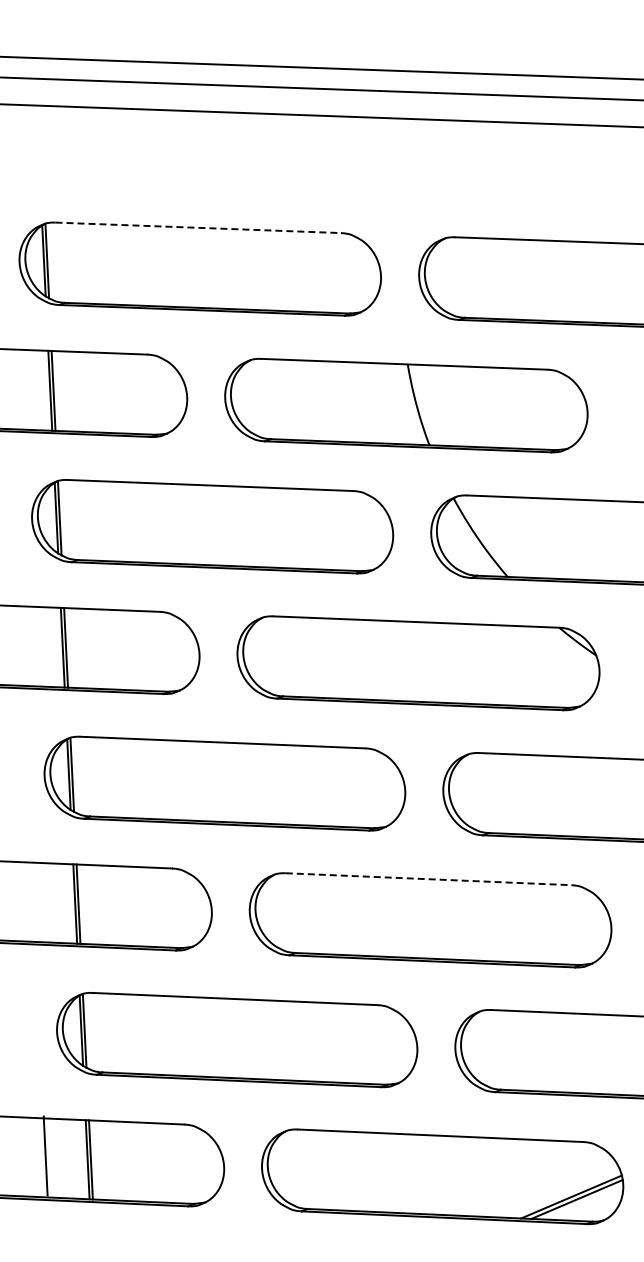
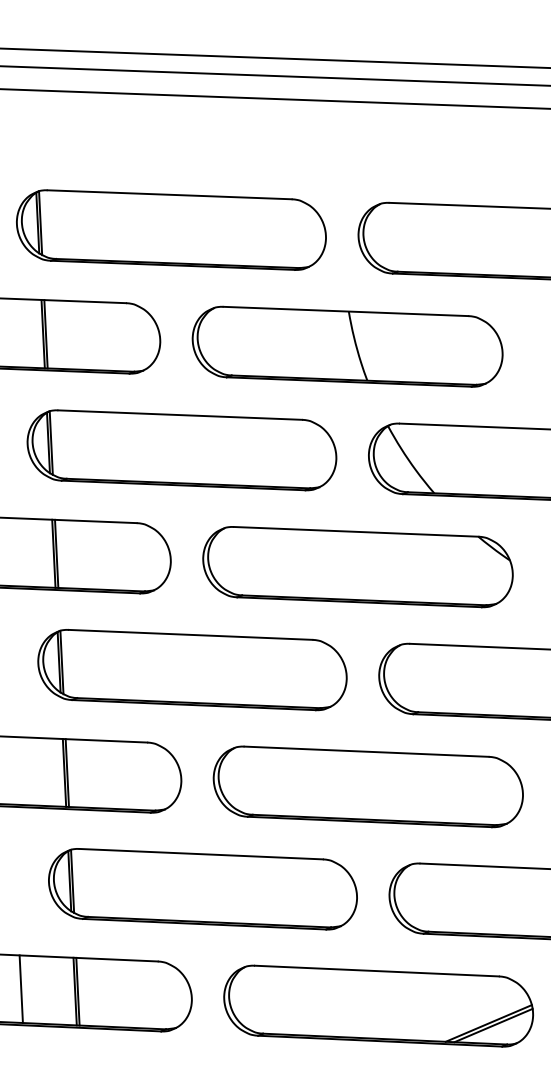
line: (198, 227) -> (169, 194), dashed -> solid
line: (428, 879) -> (366, 751), dashed -> solid
line: (45, 1155) -> (21, 988), moved

